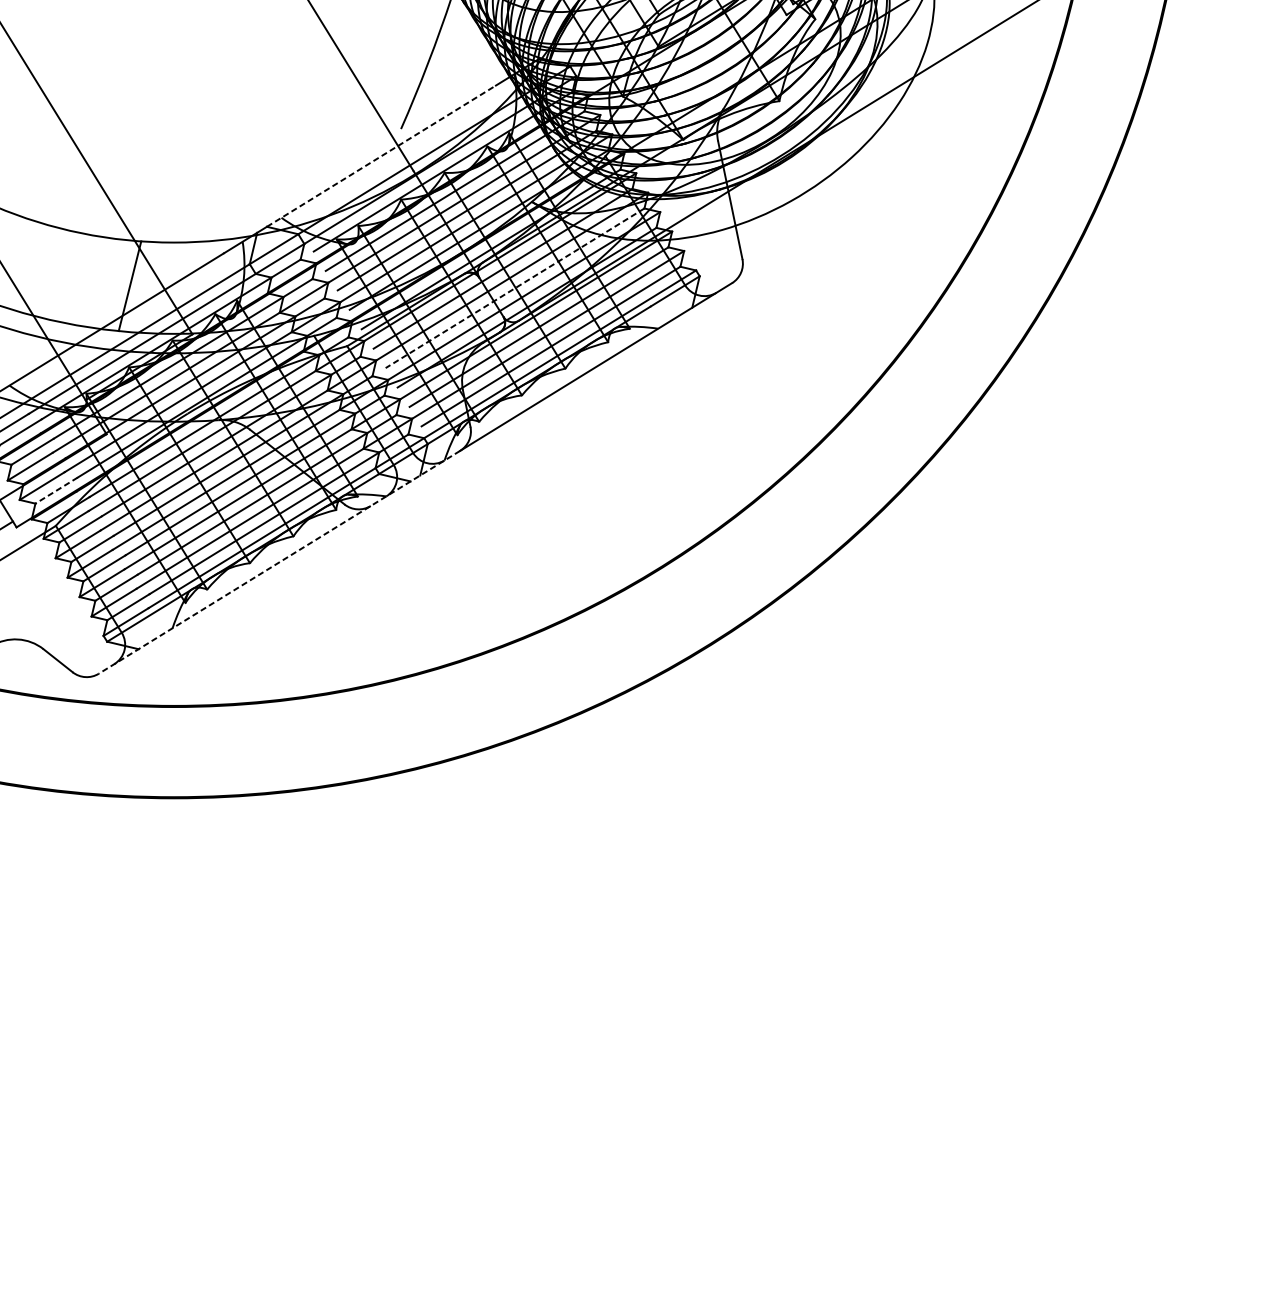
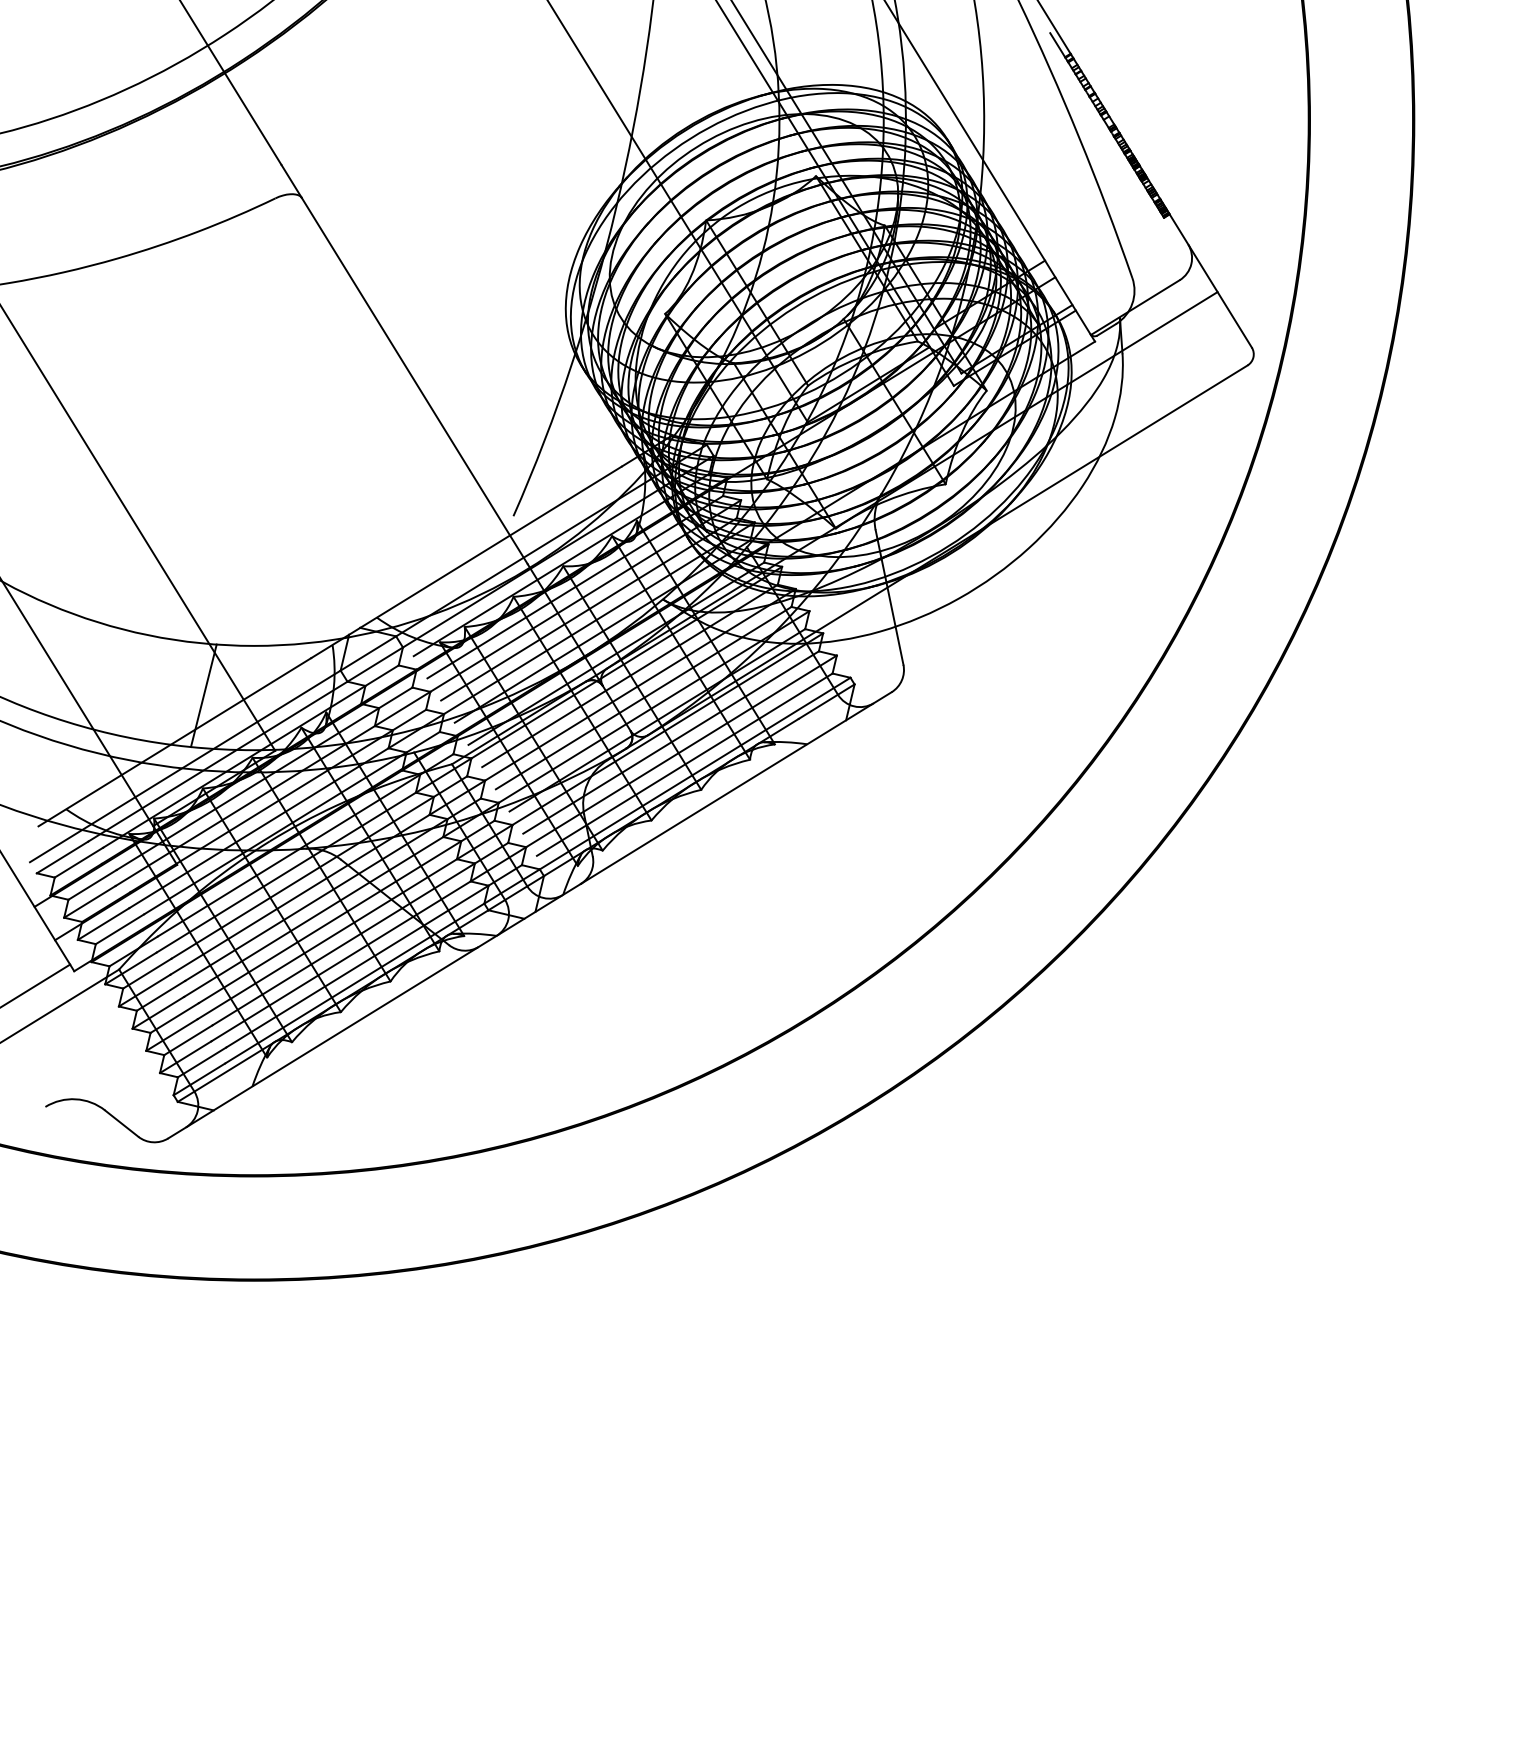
line: (381, 156) -> (491, 547), dashed -> solid
line: (514, 288) -> (643, 698), dashed -> solid
line: (56, 490) -> (119, 929), dashed -> solid
line: (279, 562) -> (374, 1011), dashed -> solid

